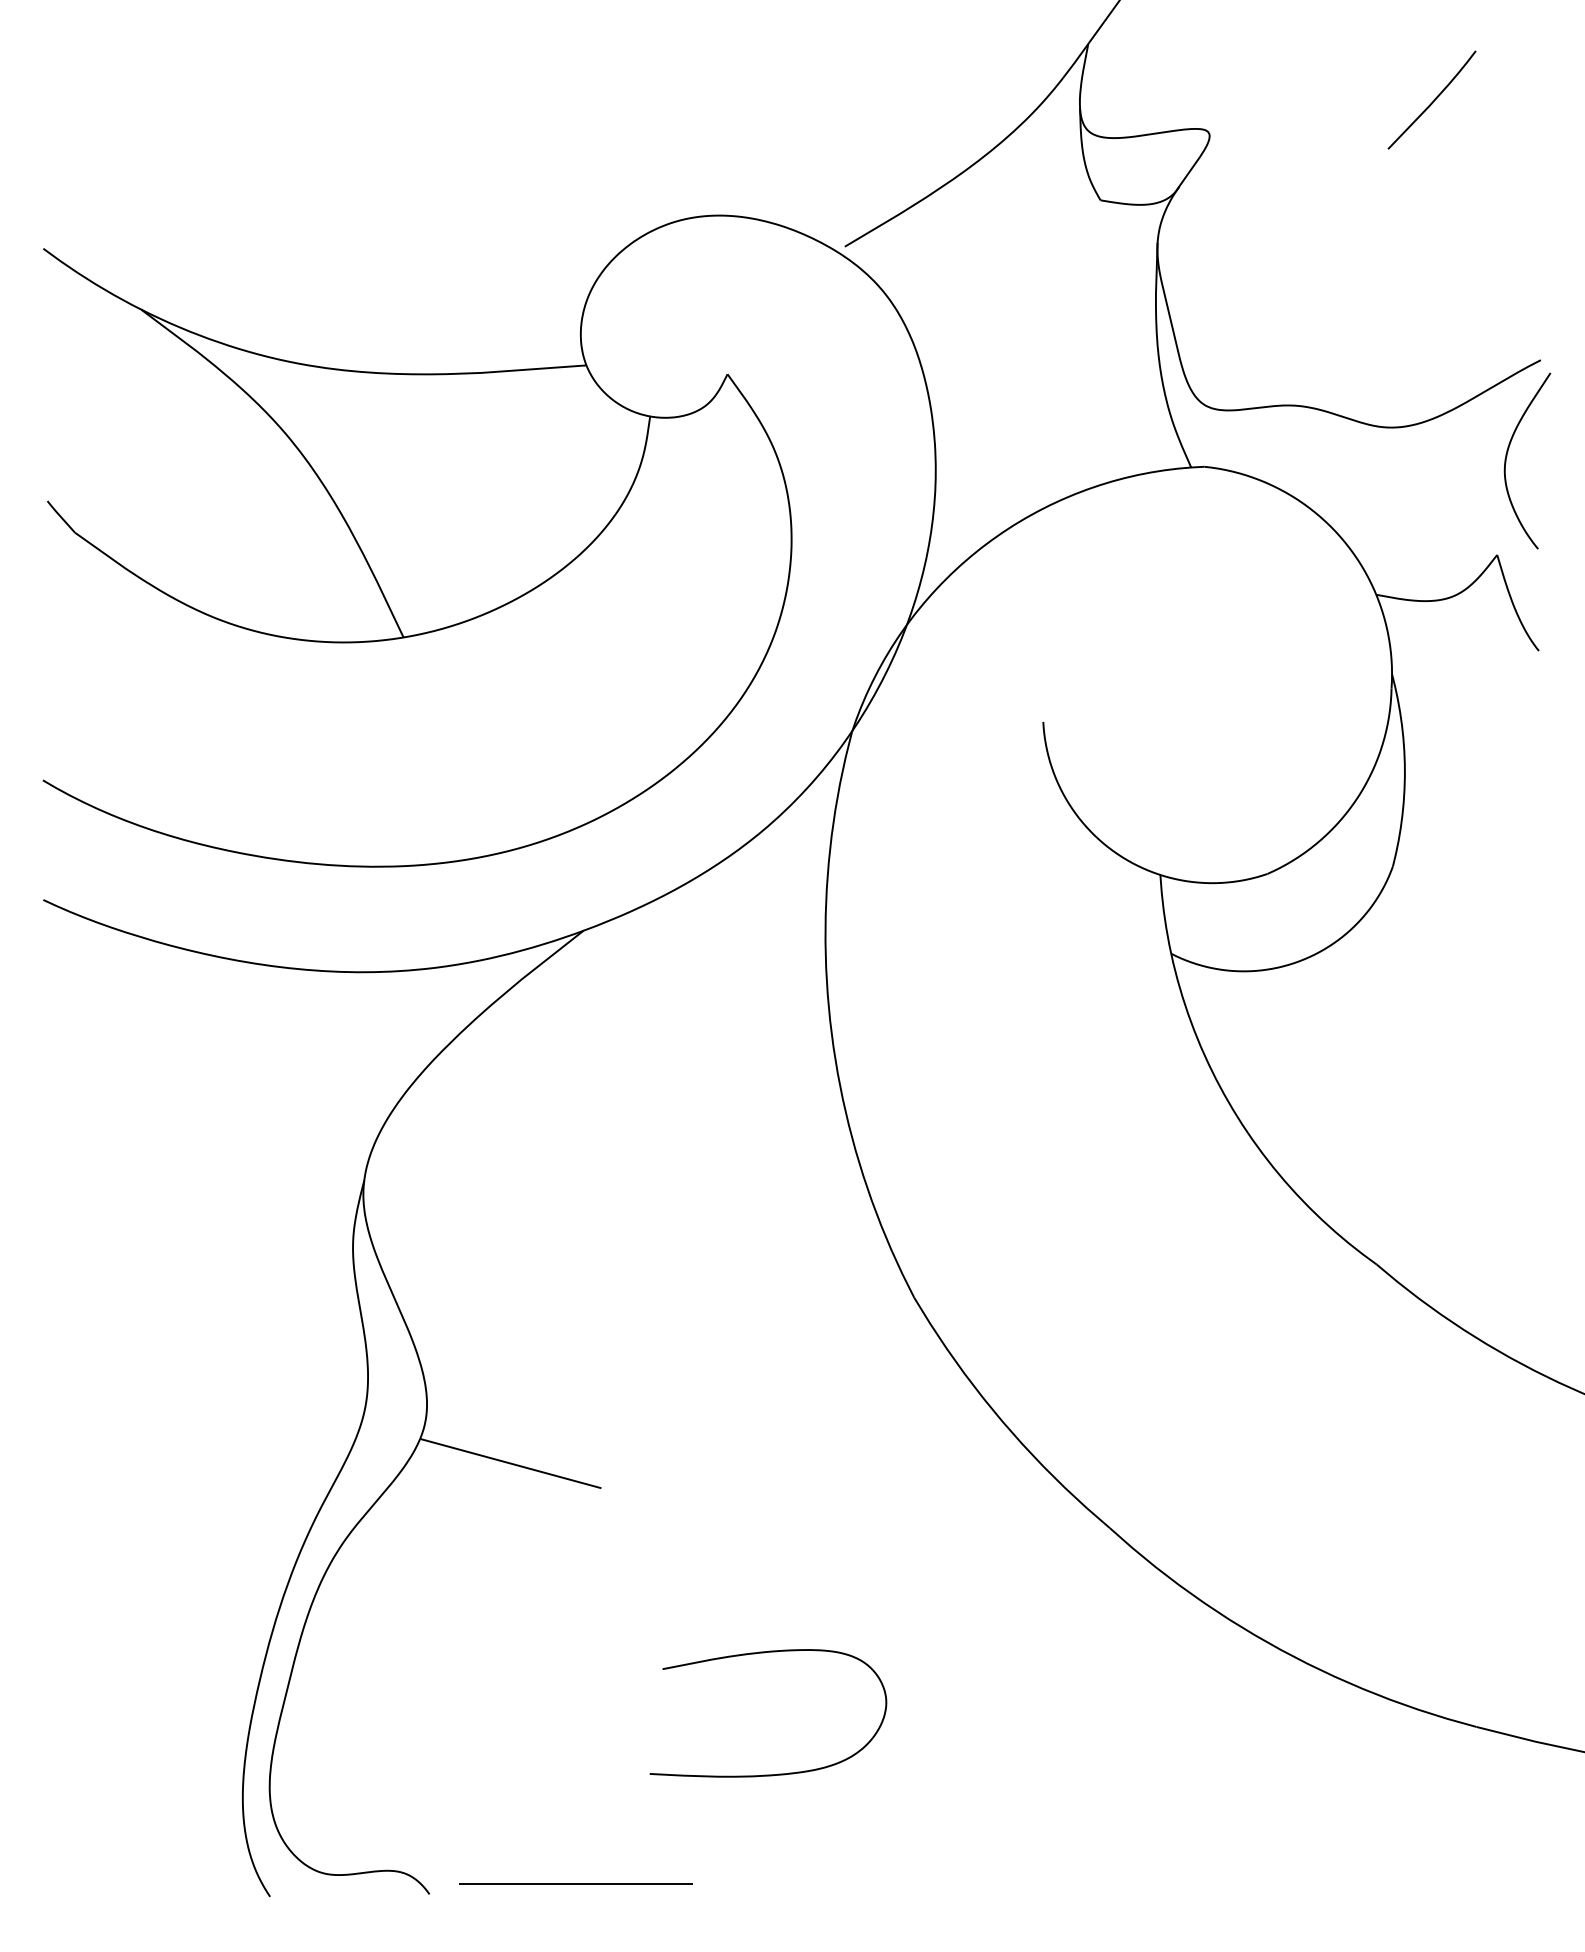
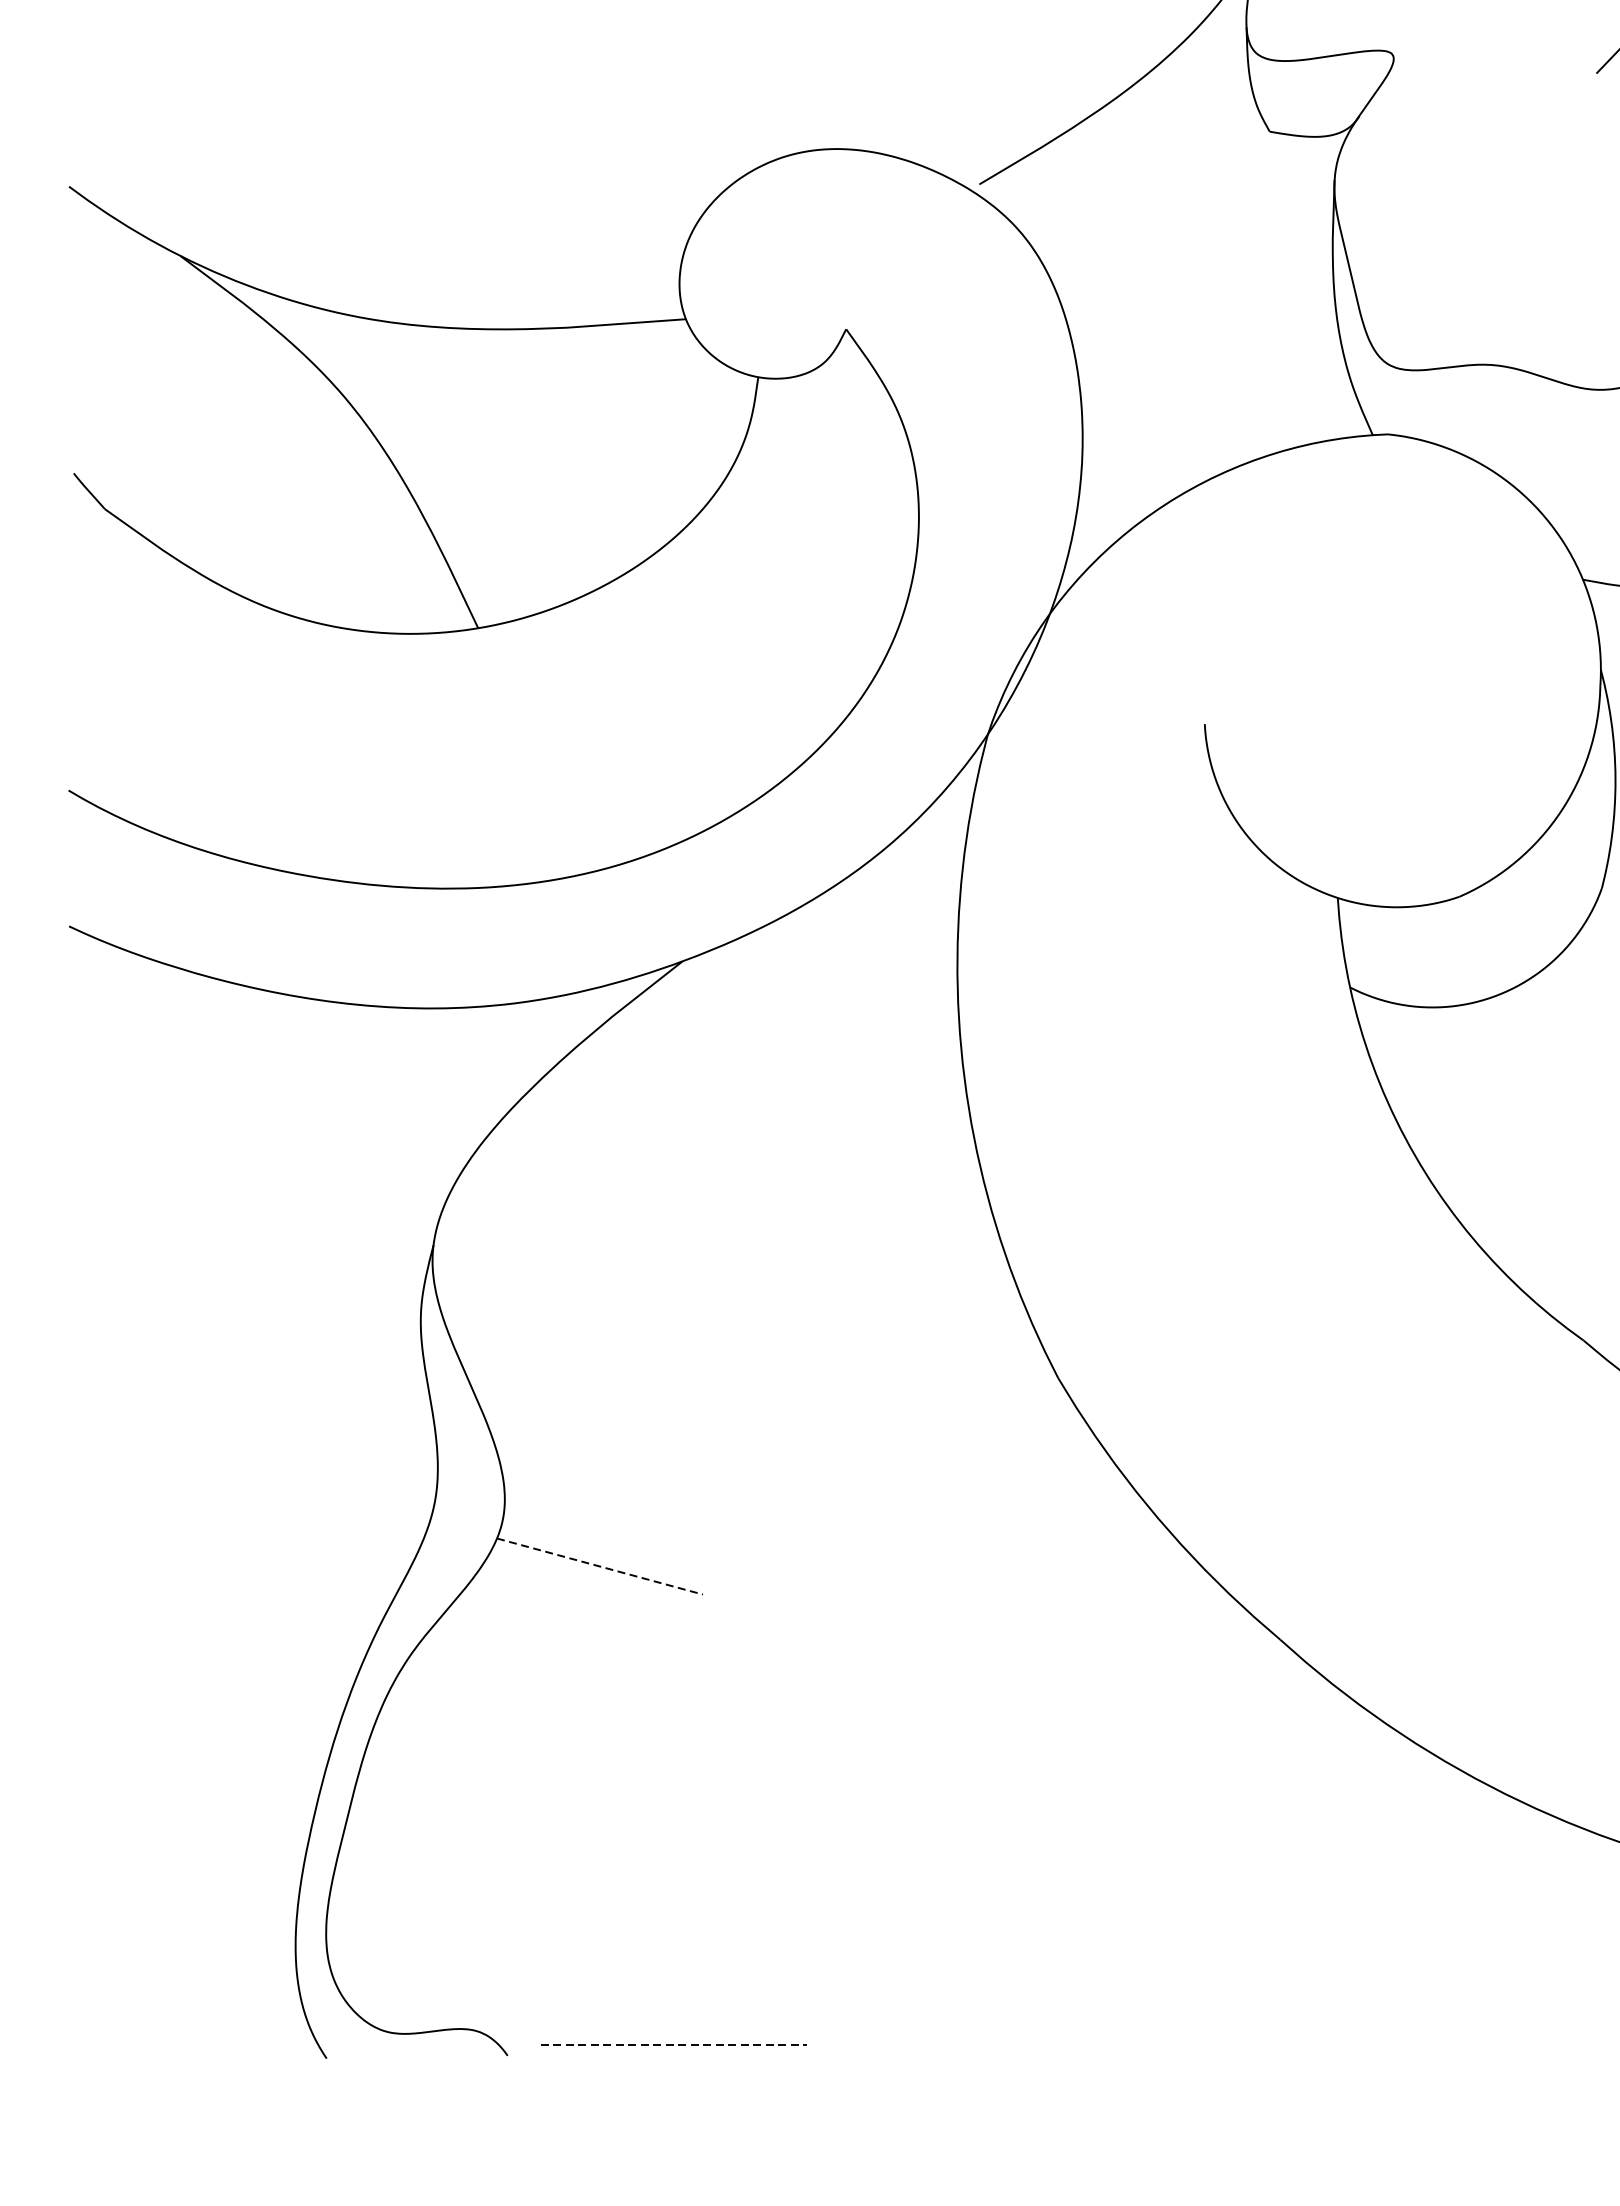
line: (510, 1463) -> (599, 1566), solid -> dashed
curve: (764, 1653) -> (888, 1782), removed
line: (576, 1884) -> (674, 2044), solid -> dashed

